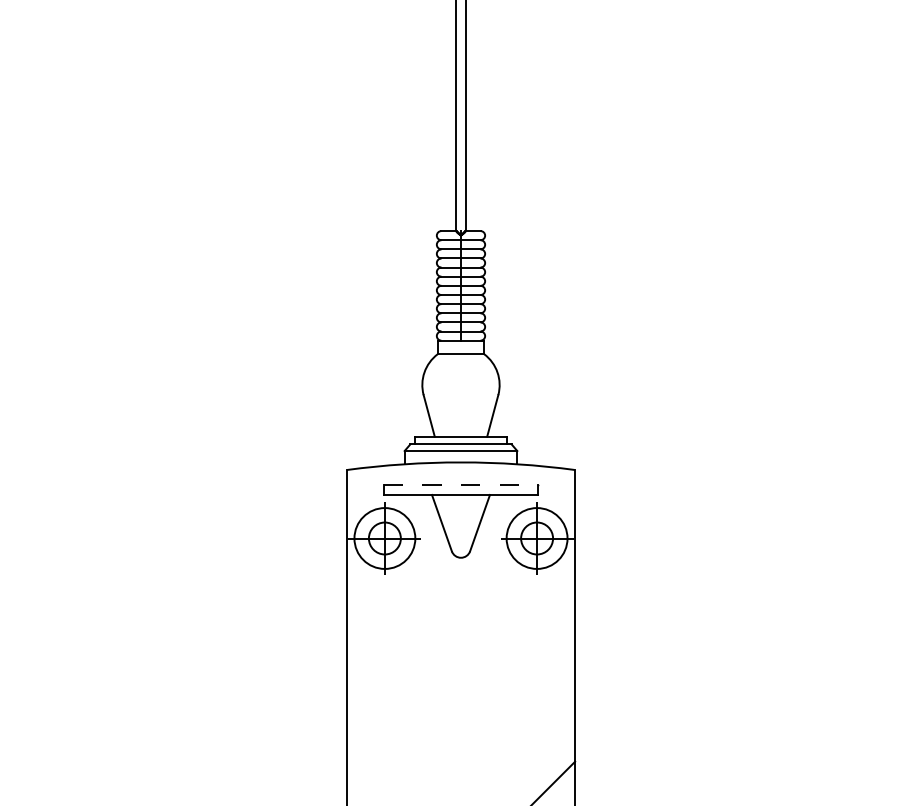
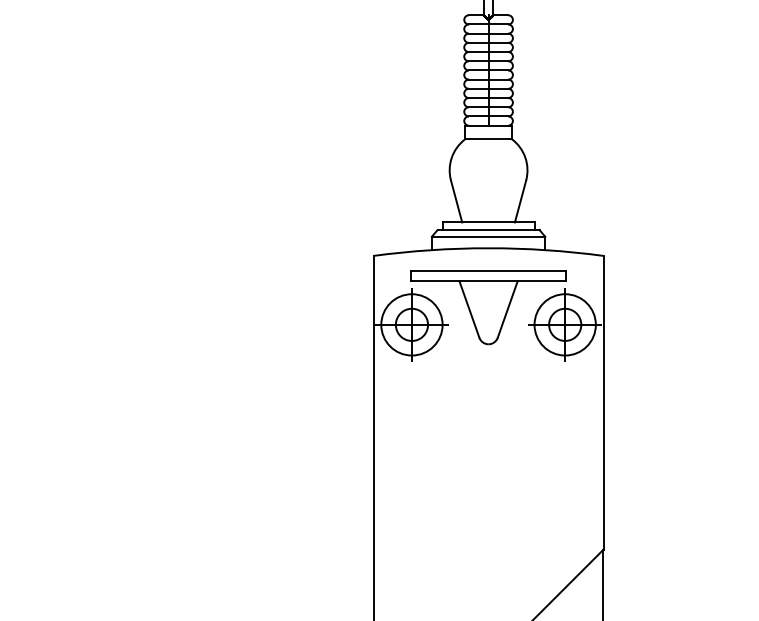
line: (461, 485) -> (489, 271), dashed -> solid

